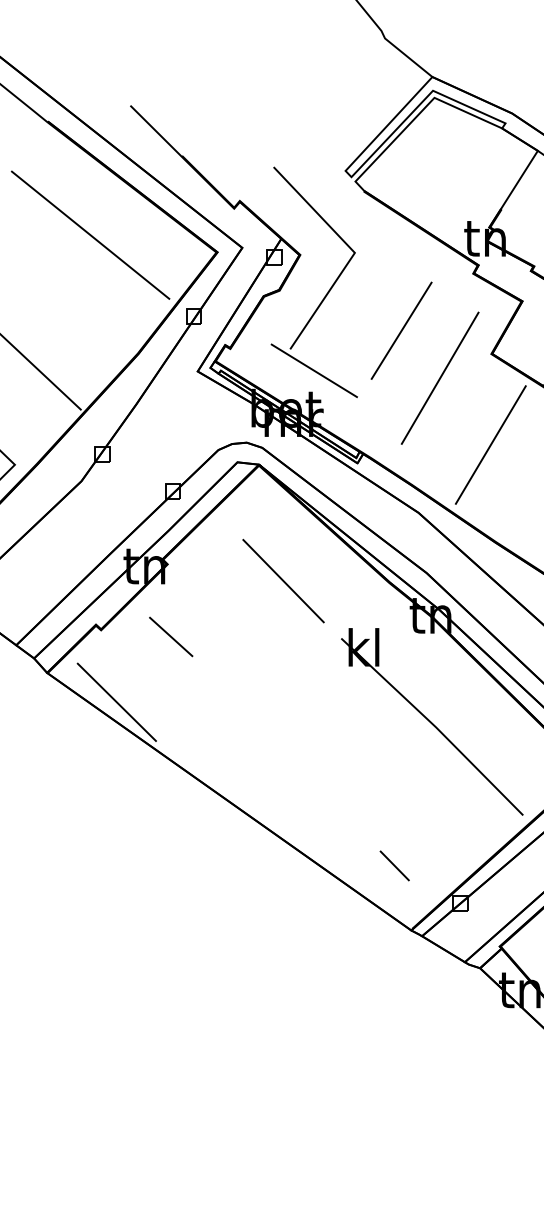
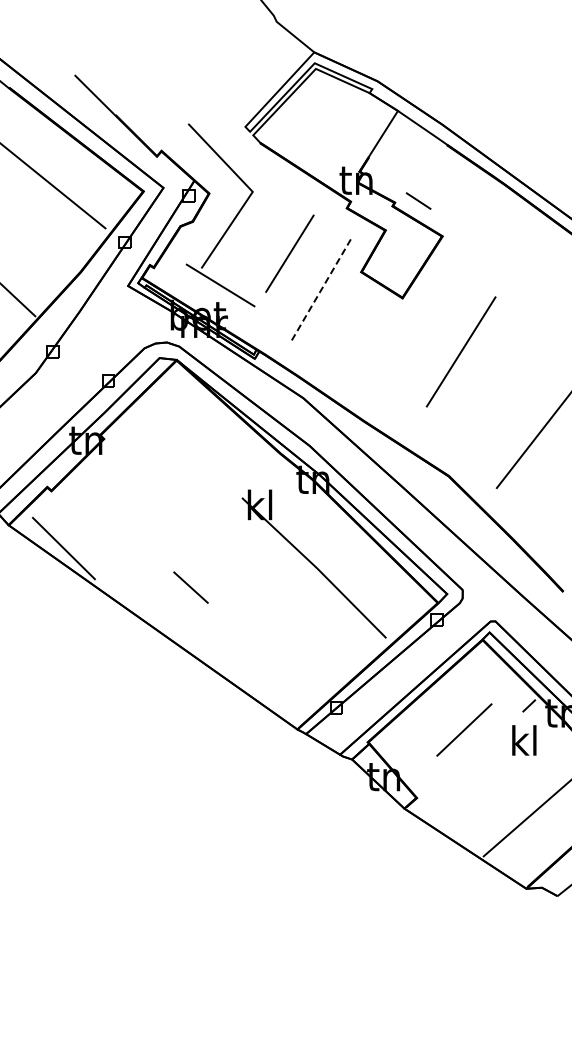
line: (440, 378) -> (320, 291), solid -> dashed
line: (490, 445) -> (360, 344), removed
line: (283, 580) -> (196, 451), removed
line: (170, 636) -> (190, 587), moved
line: (394, 864) -> (284, 677), removed

